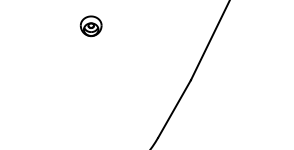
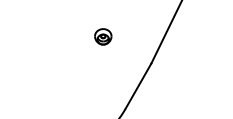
part: (91, 25) -> (103, 36), moved

